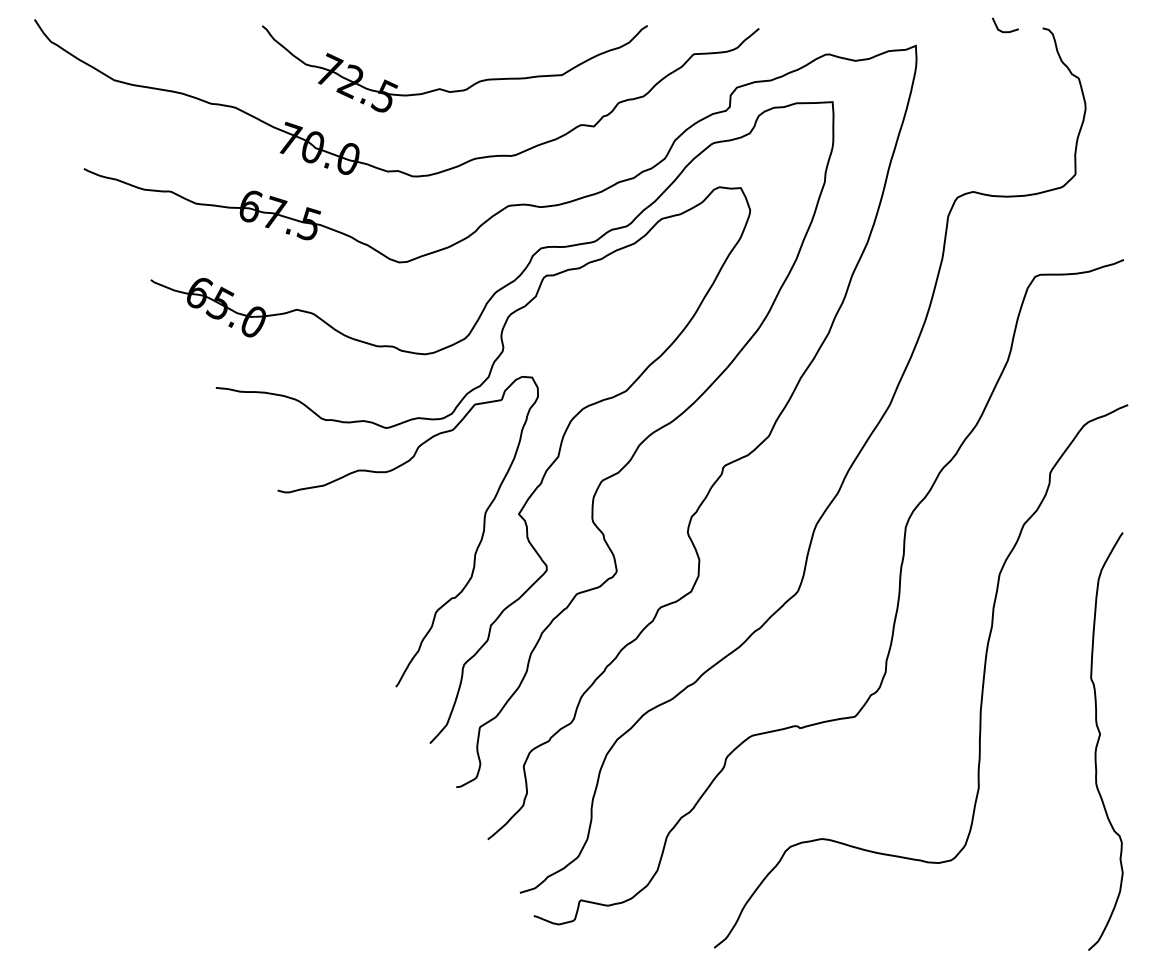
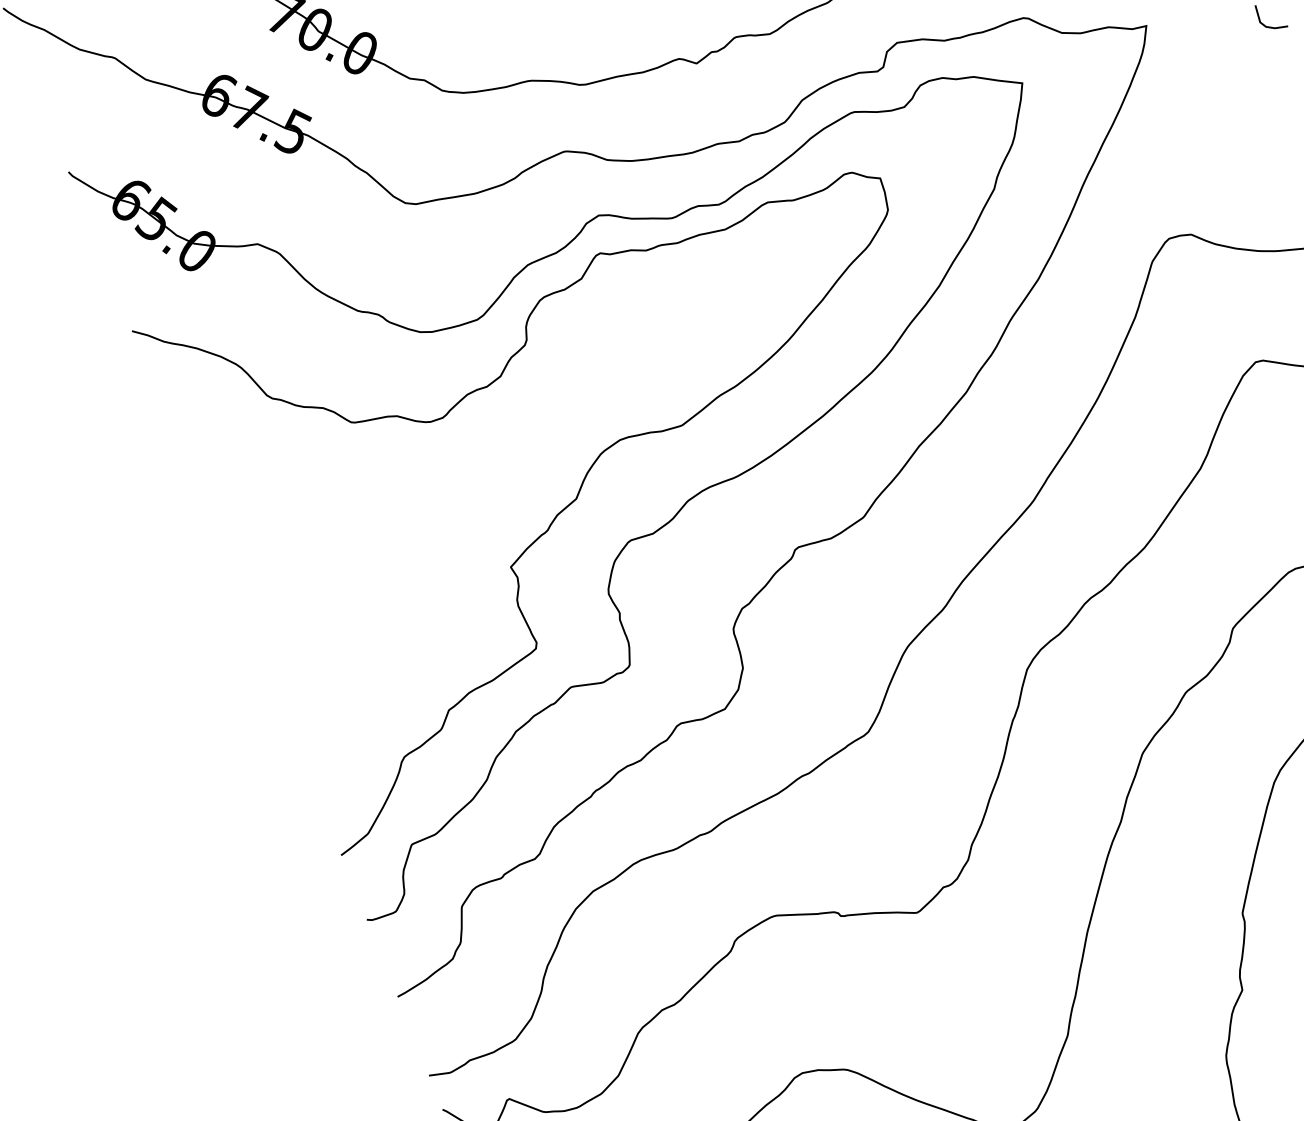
curve: (389, 472) -> (346, 482), removed

